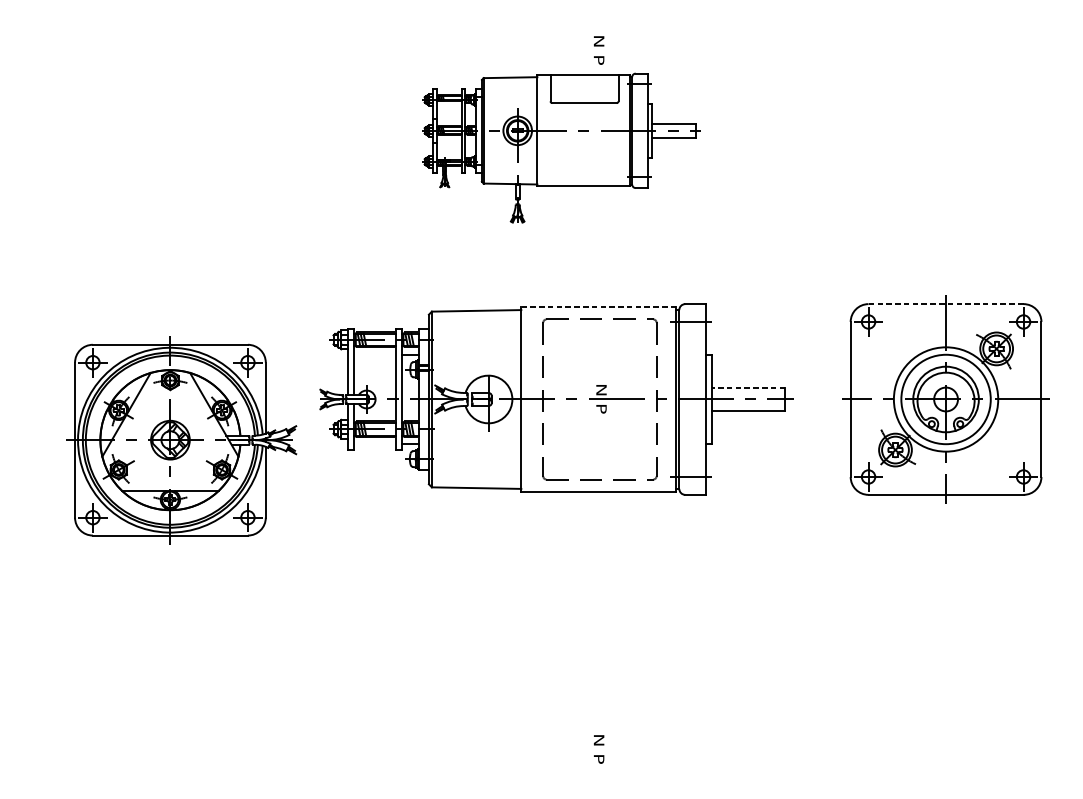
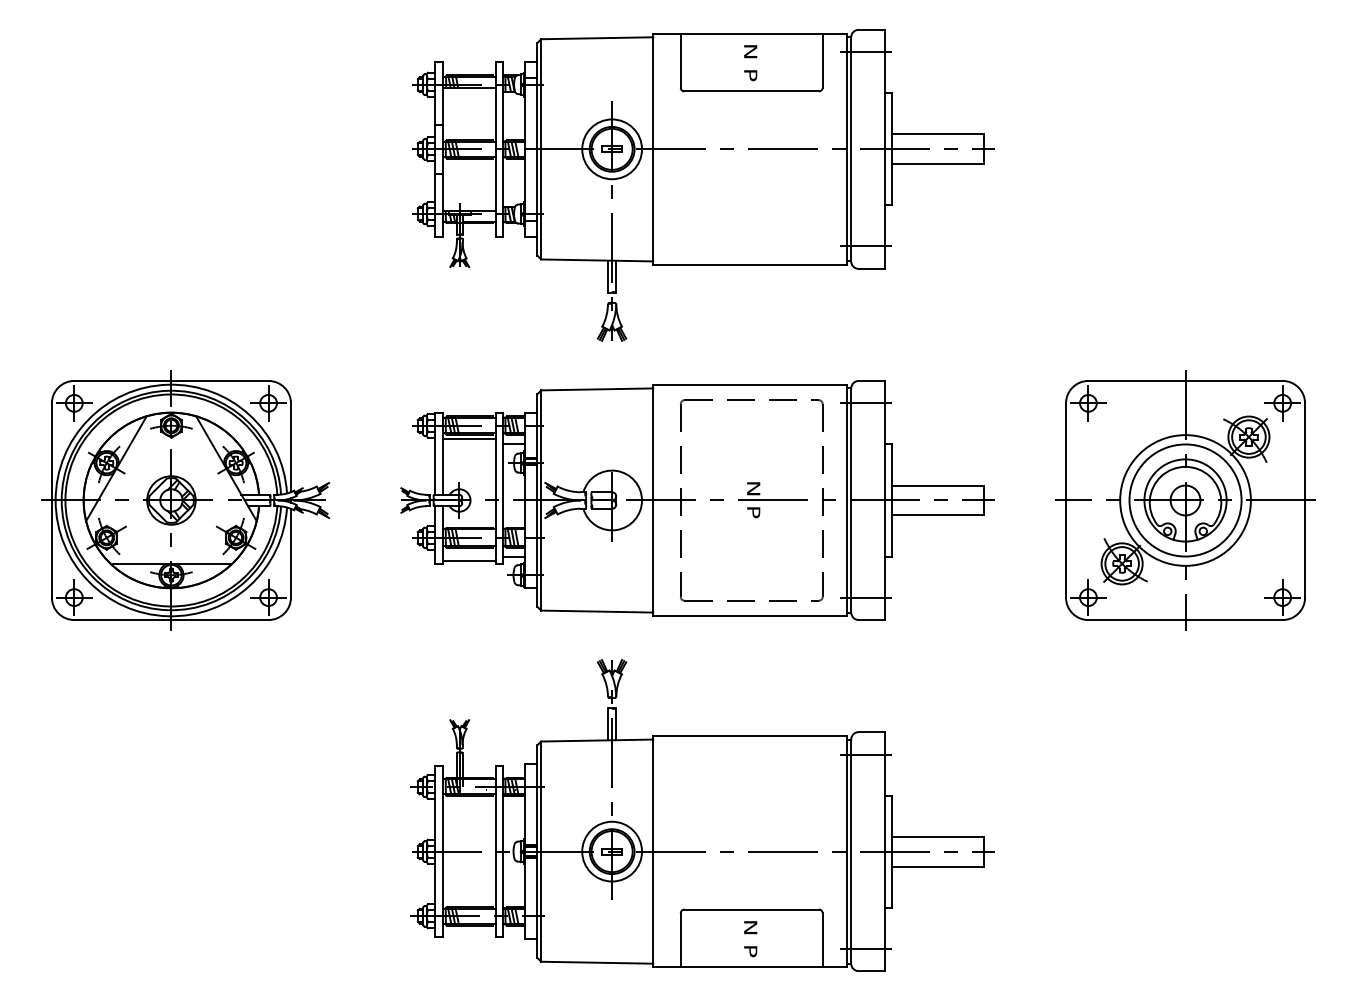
part: (561, 148) -> (703, 185), size x1.67
line: (946, 303) -> (1185, 380), dashed -> solid
line: (598, 306) -> (749, 384), dashed -> solid
line: (373, 350) -> (468, 438), added
line: (748, 387) -> (938, 485), dashed -> solid
part: (181, 440) -> (185, 500), moved
line: (373, 447) -> (468, 560), added
part: (560, 650) -> (702, 815), added

